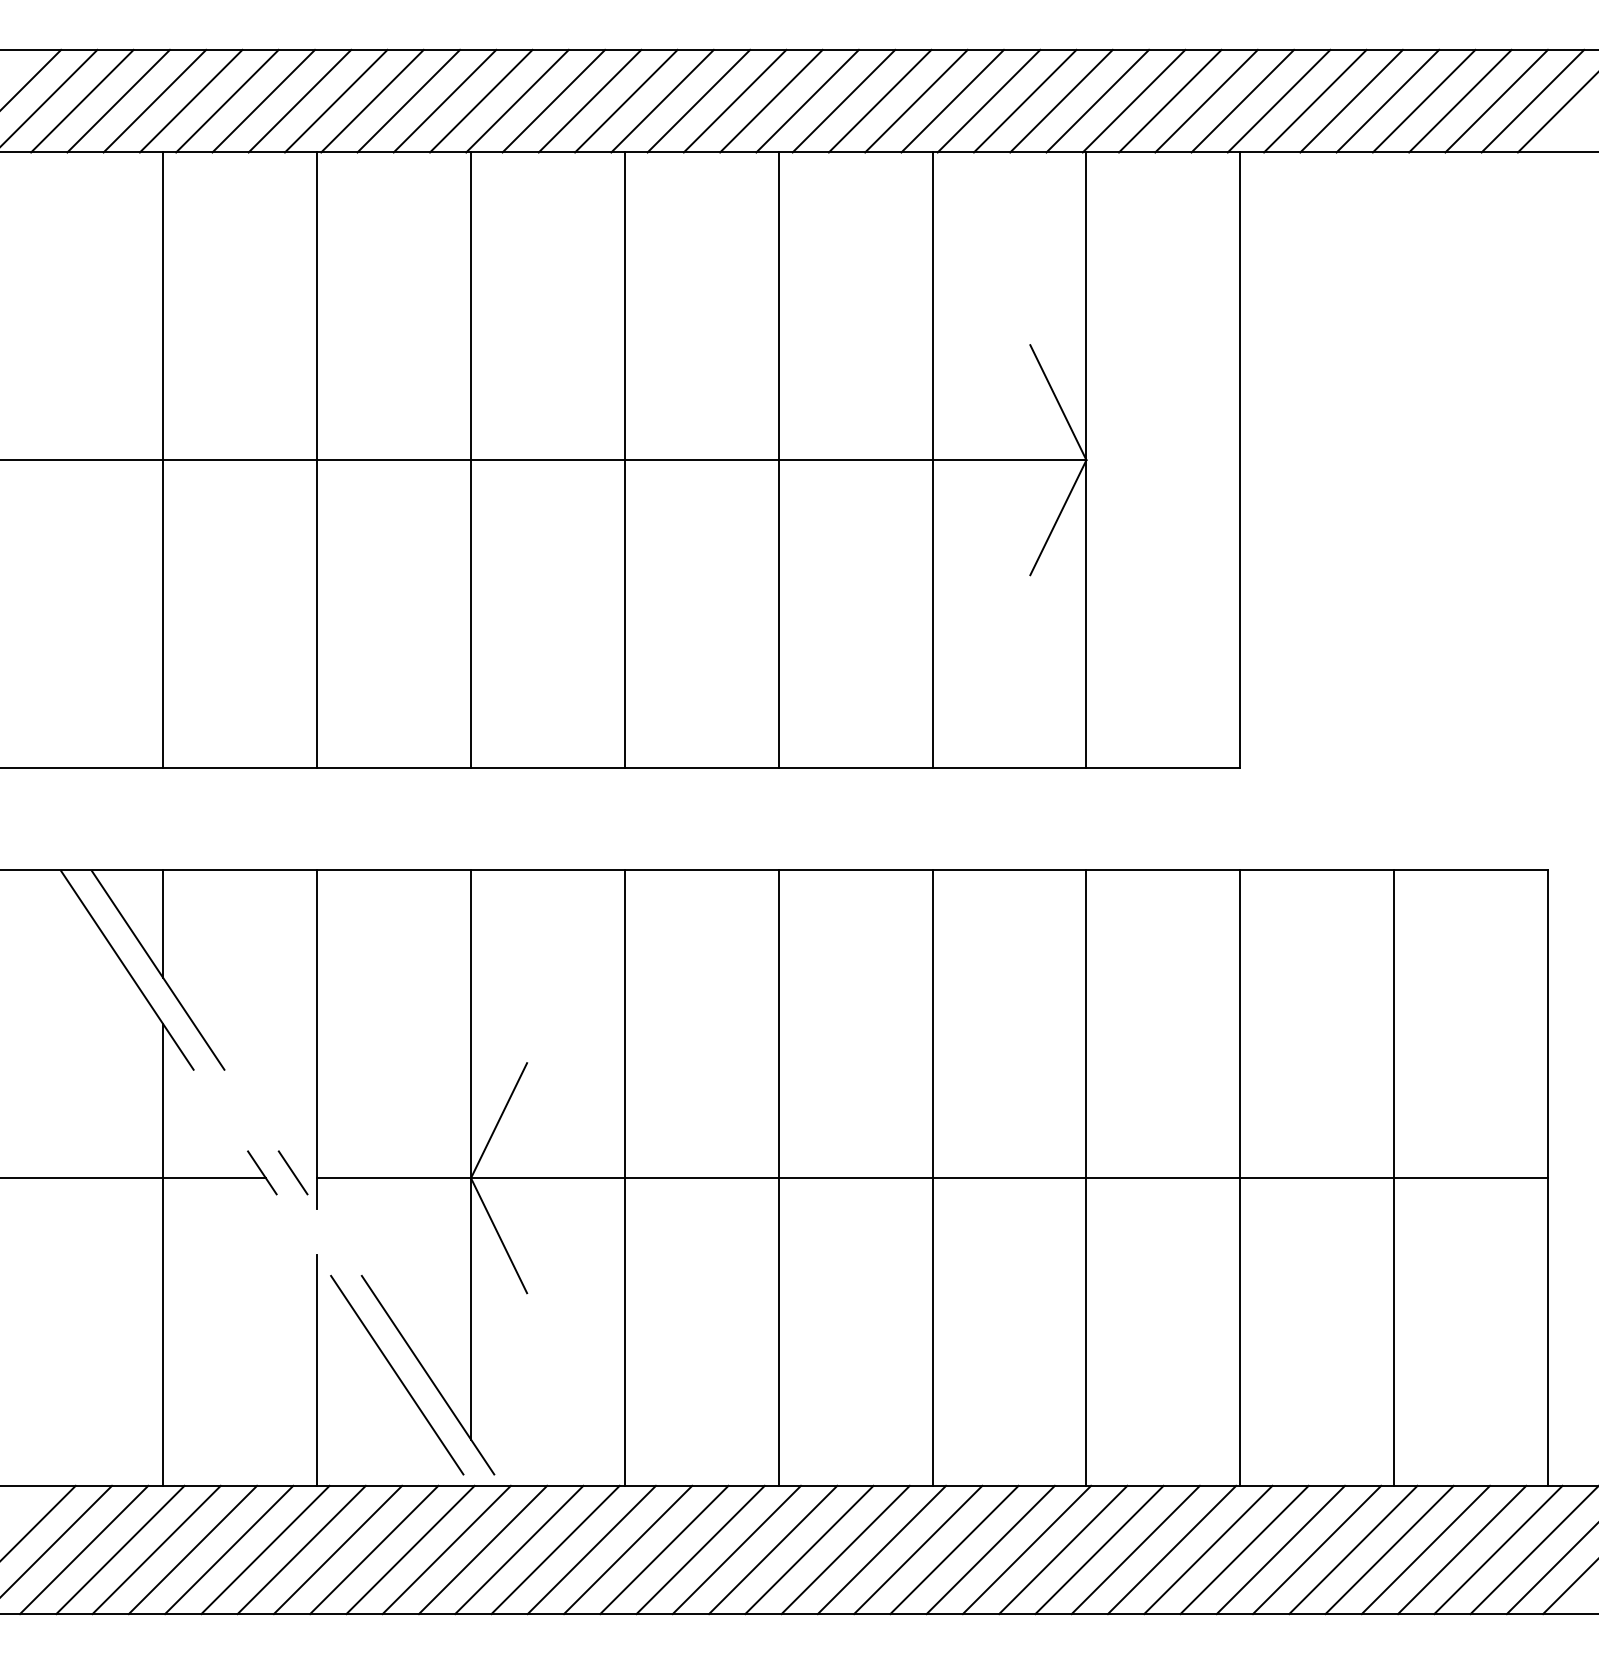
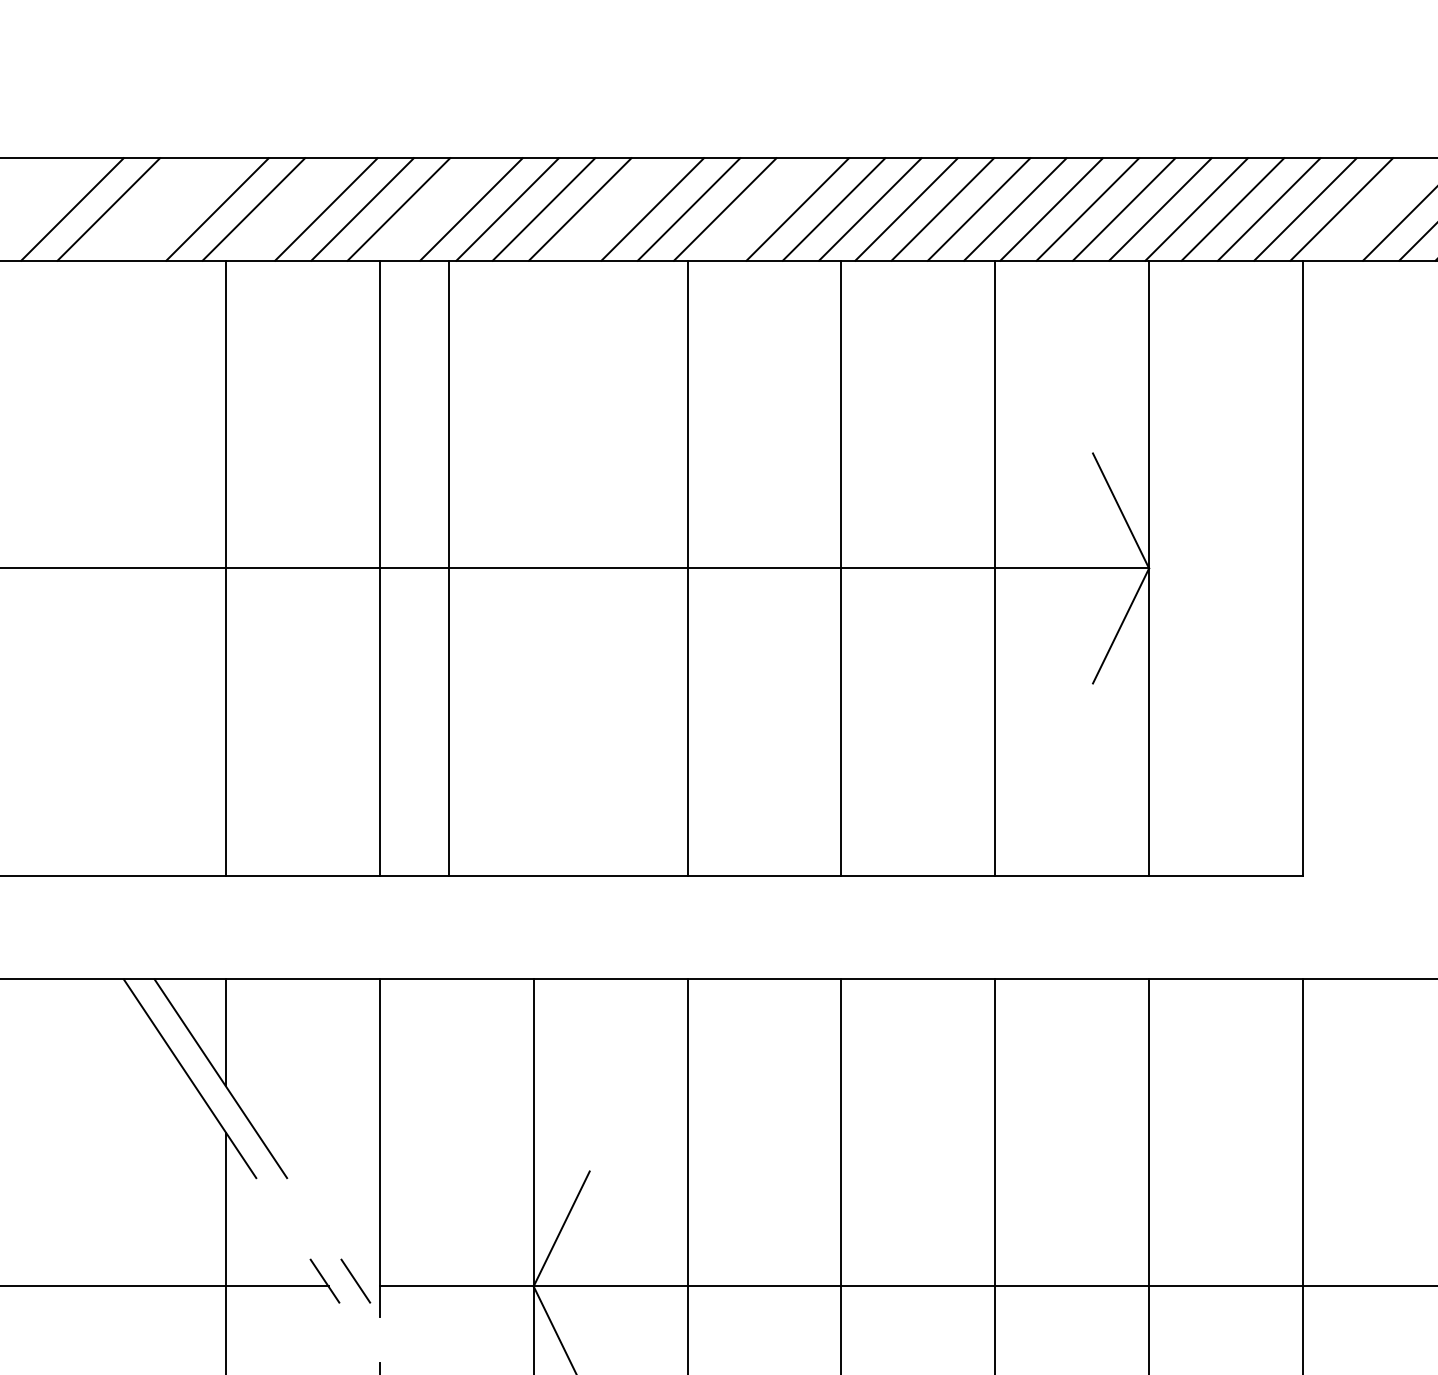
line: (82, 100) -> (145, 208), removed
line: (118, 100) -> (181, 208), removed
line: (227, 100) -> (290, 208), removed
line: (372, 100) -> (435, 208), removed
line: (553, 100) -> (616, 208), removed
line: (698, 100) -> (761, 208), removed
line: (1315, 100) -> (1378, 208), removed
line: (471, 459) -> (449, 567), moved

